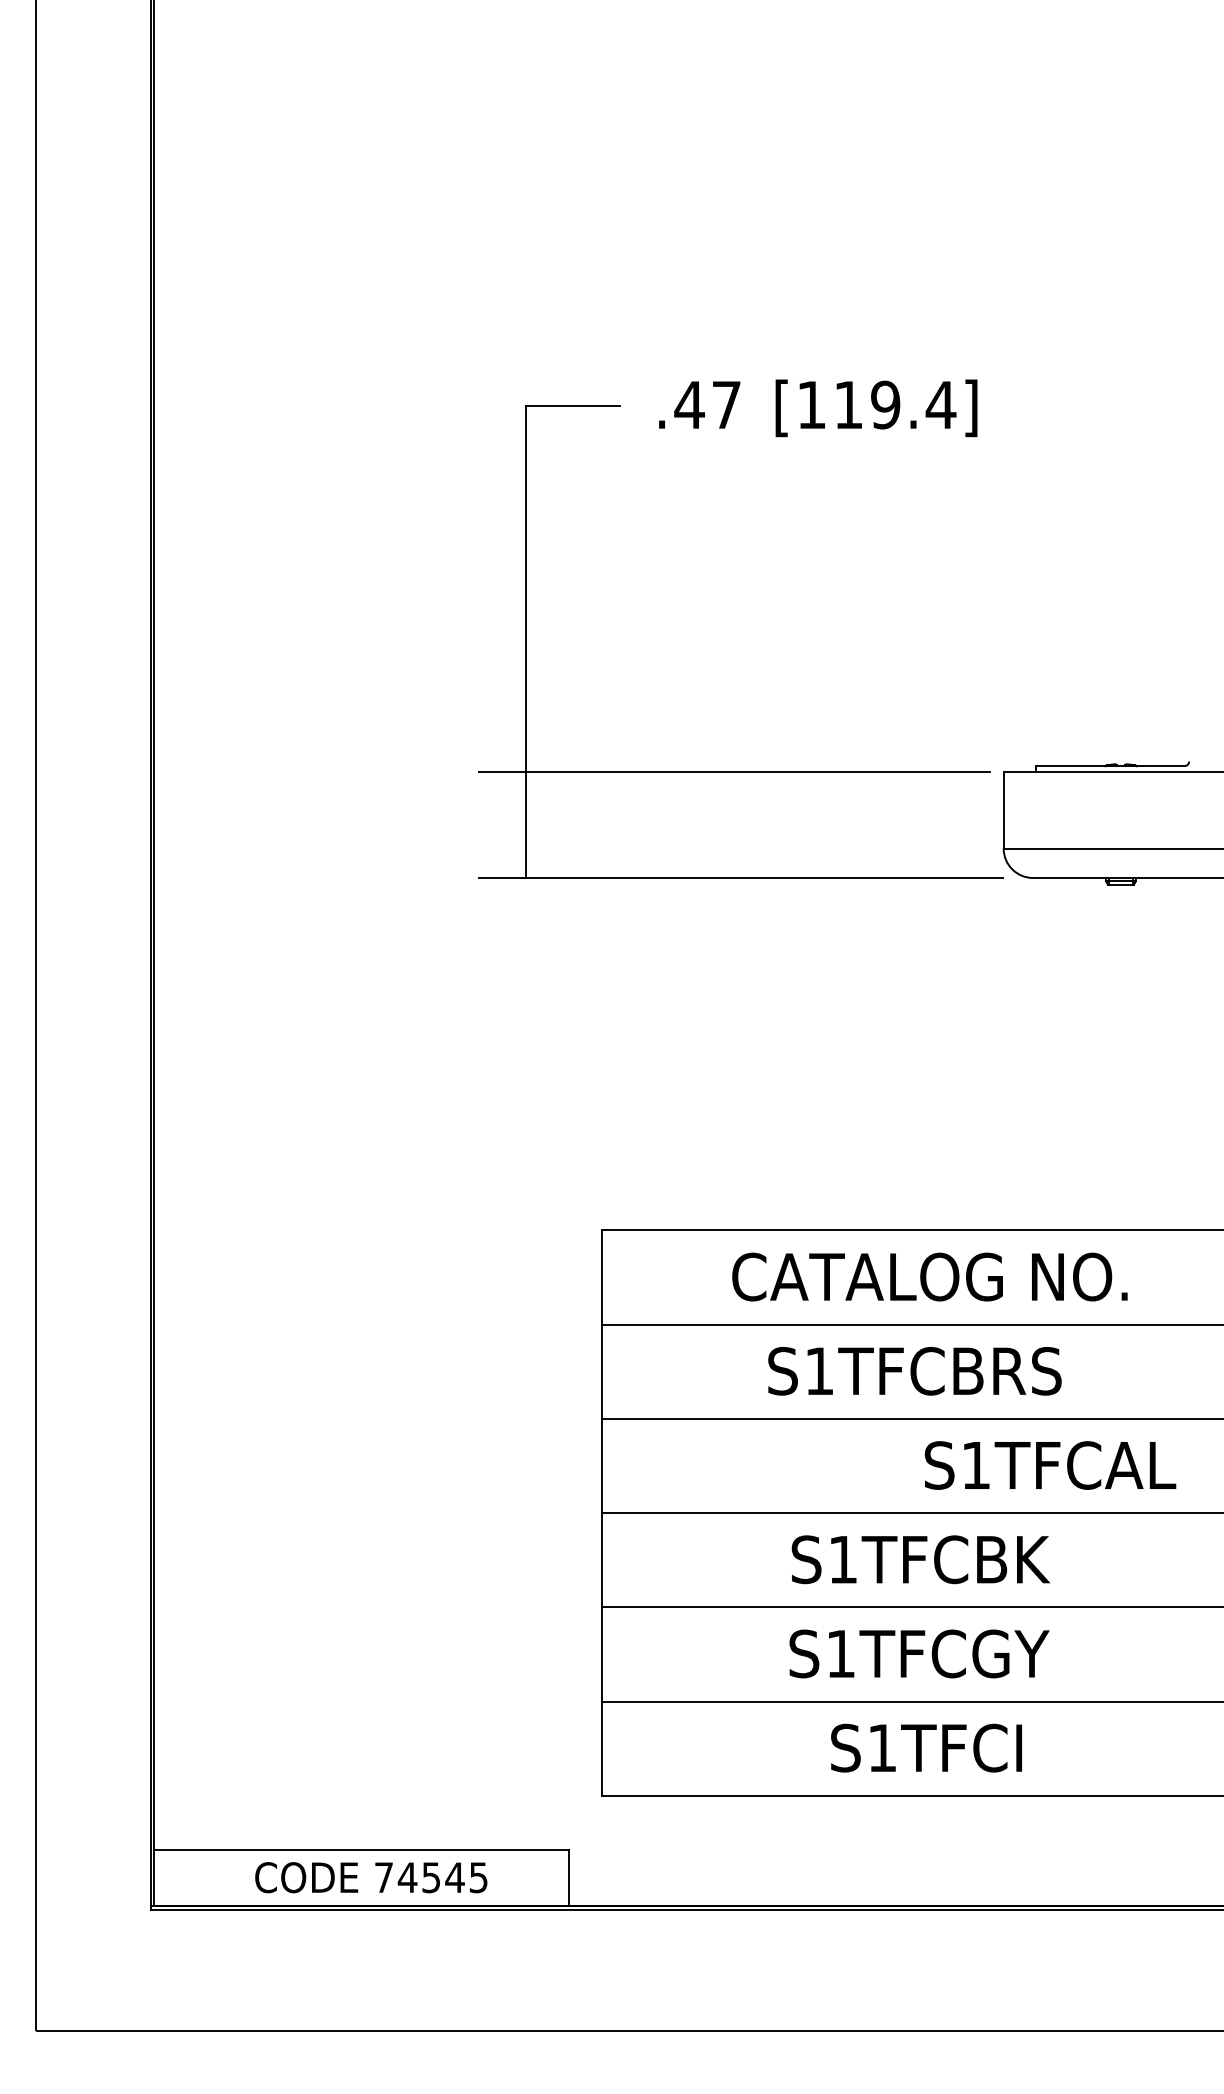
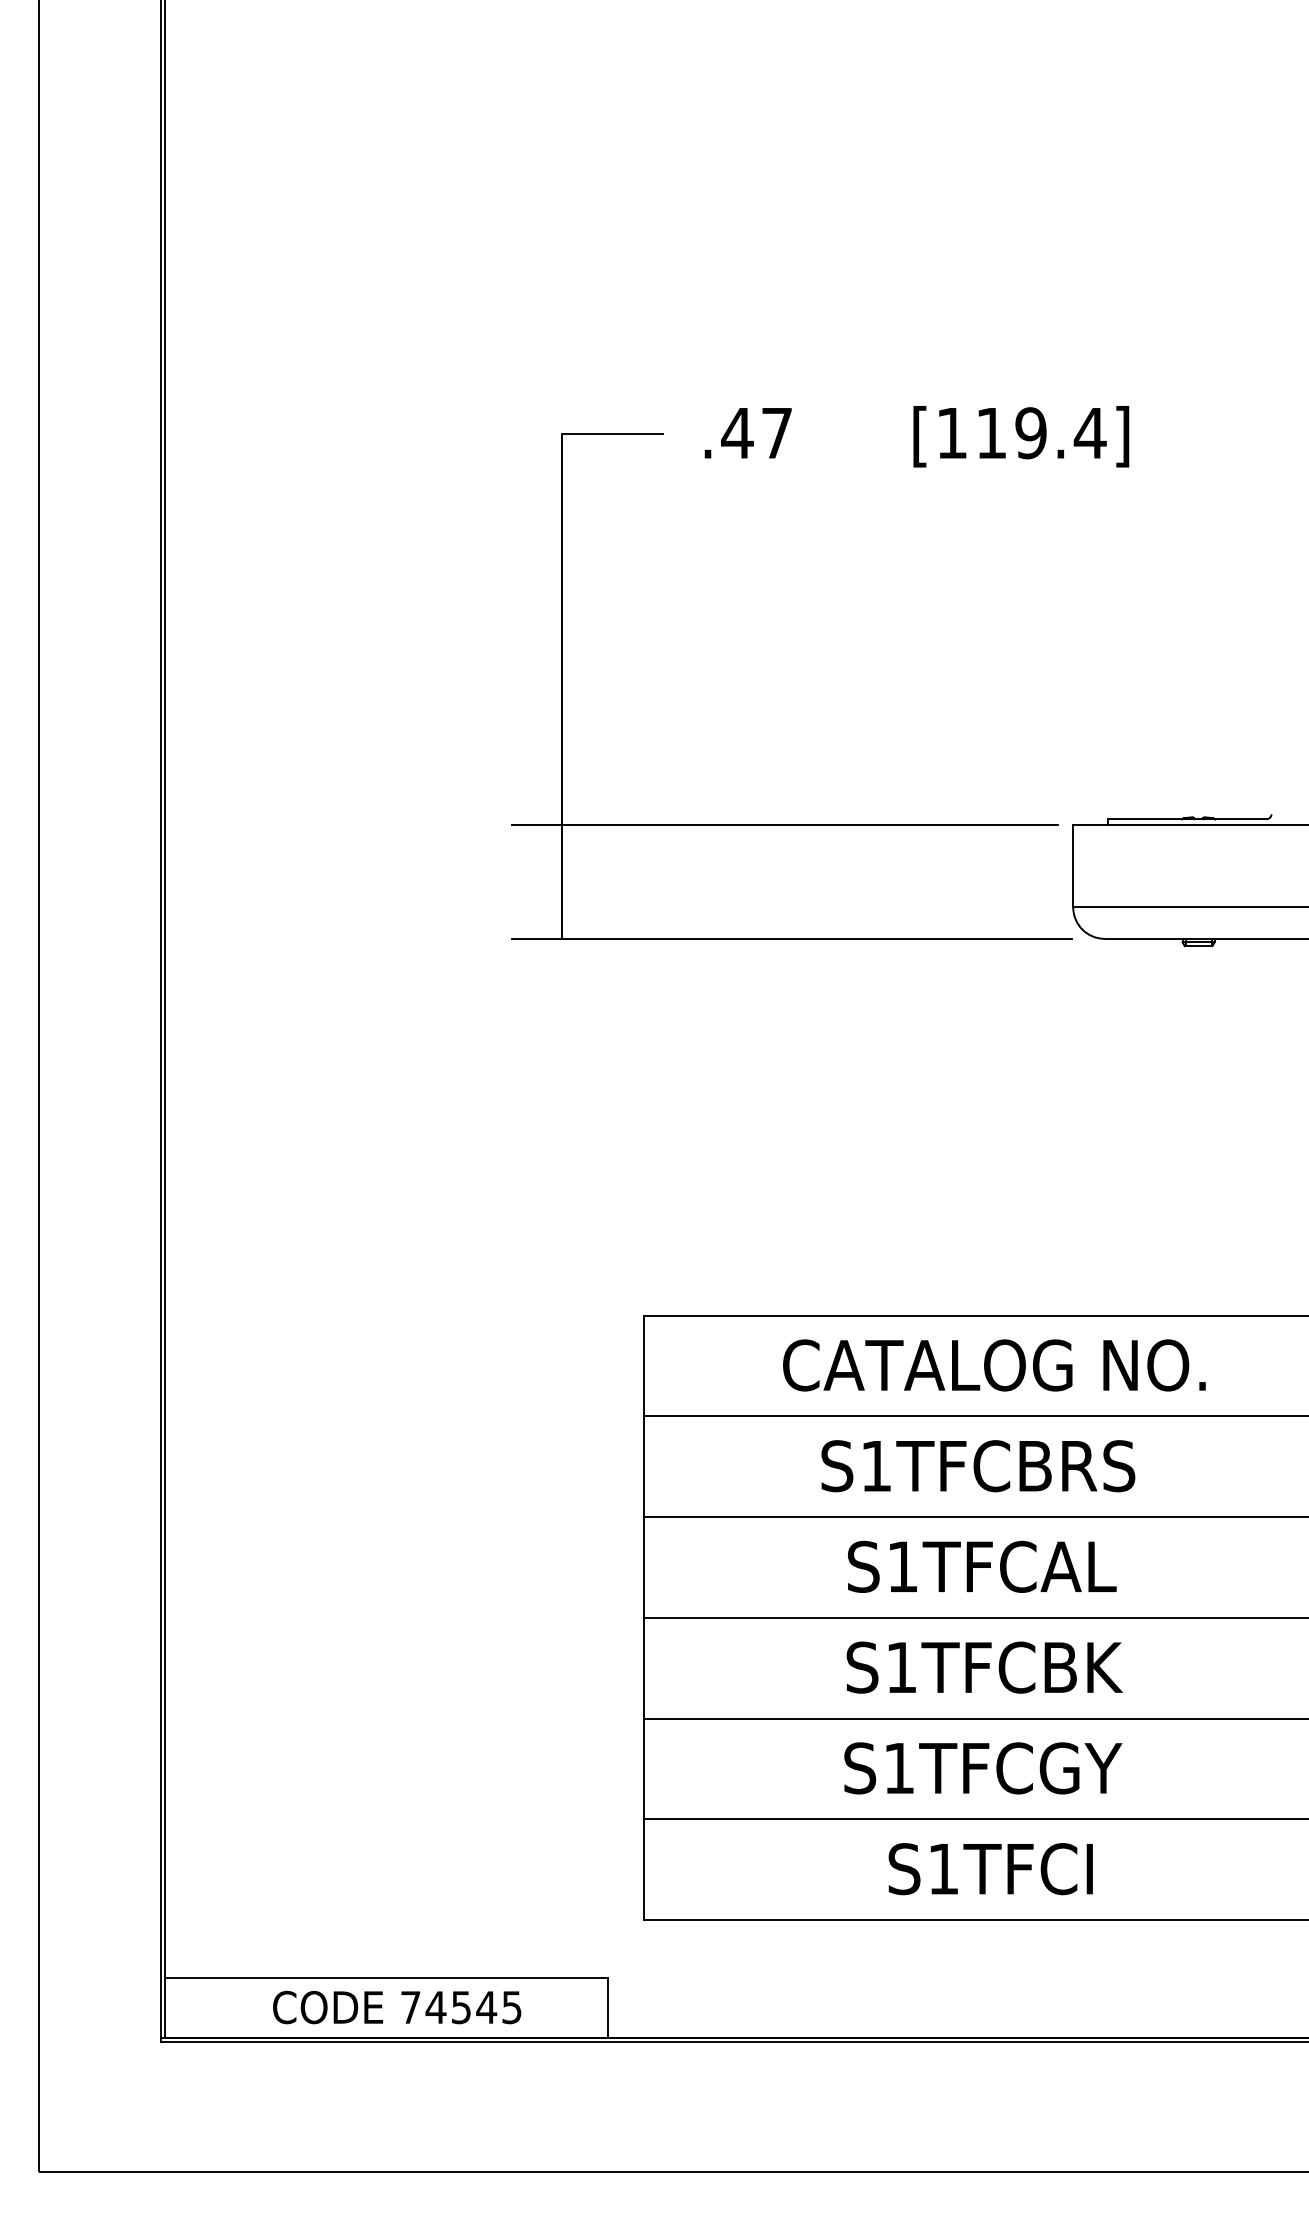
text: (876, 408) -> (1021, 436), moved
text: (1050, 1465) -> (982, 1566), moved

